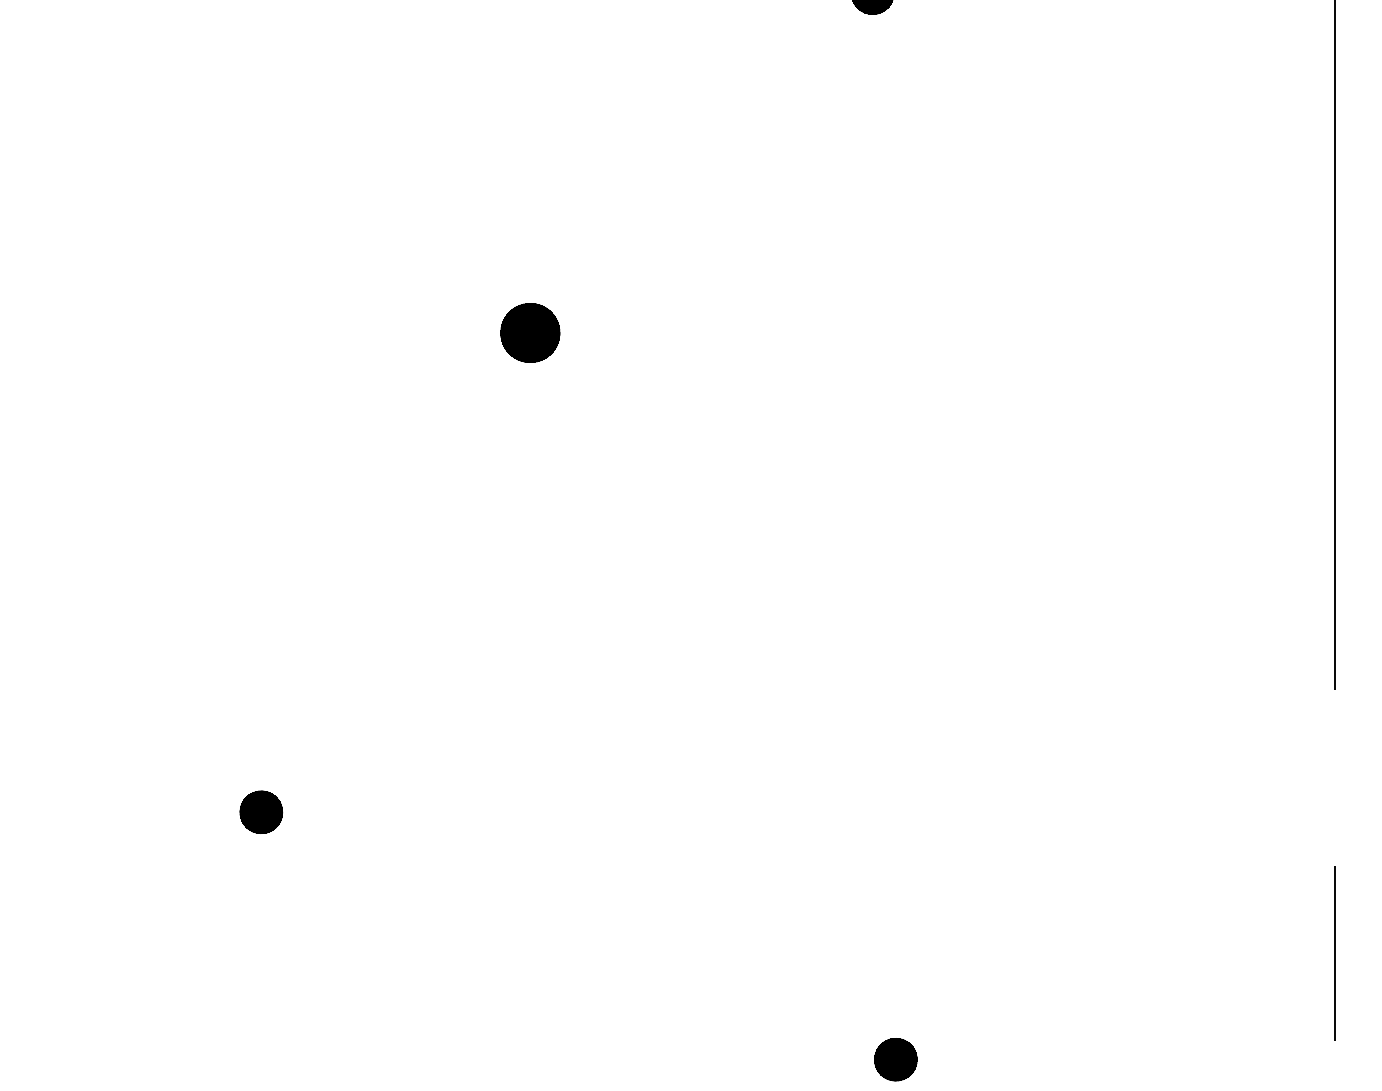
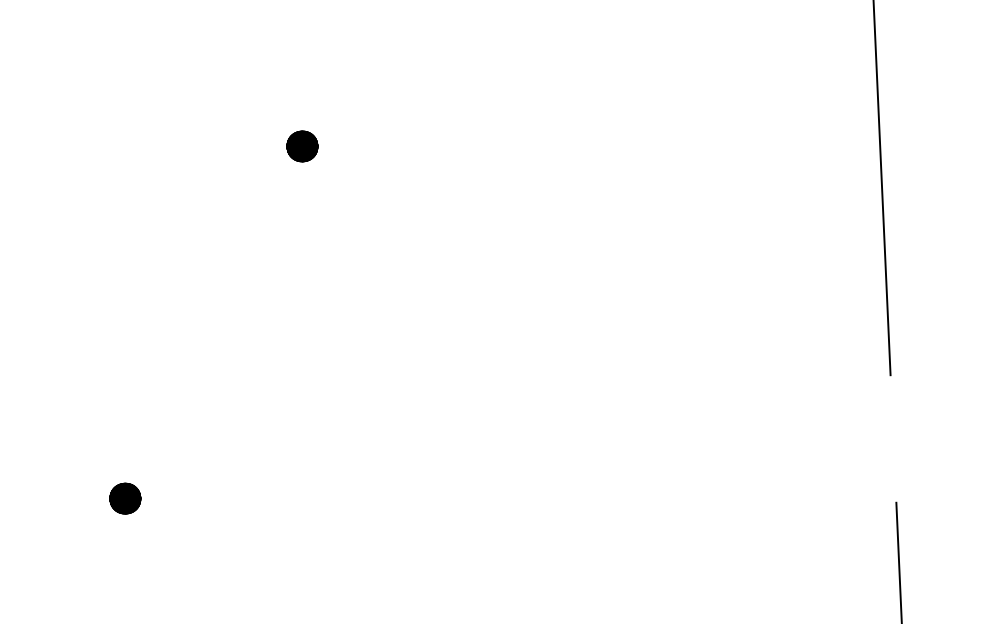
part: (529, 332) -> (301, 146), size x0.71

